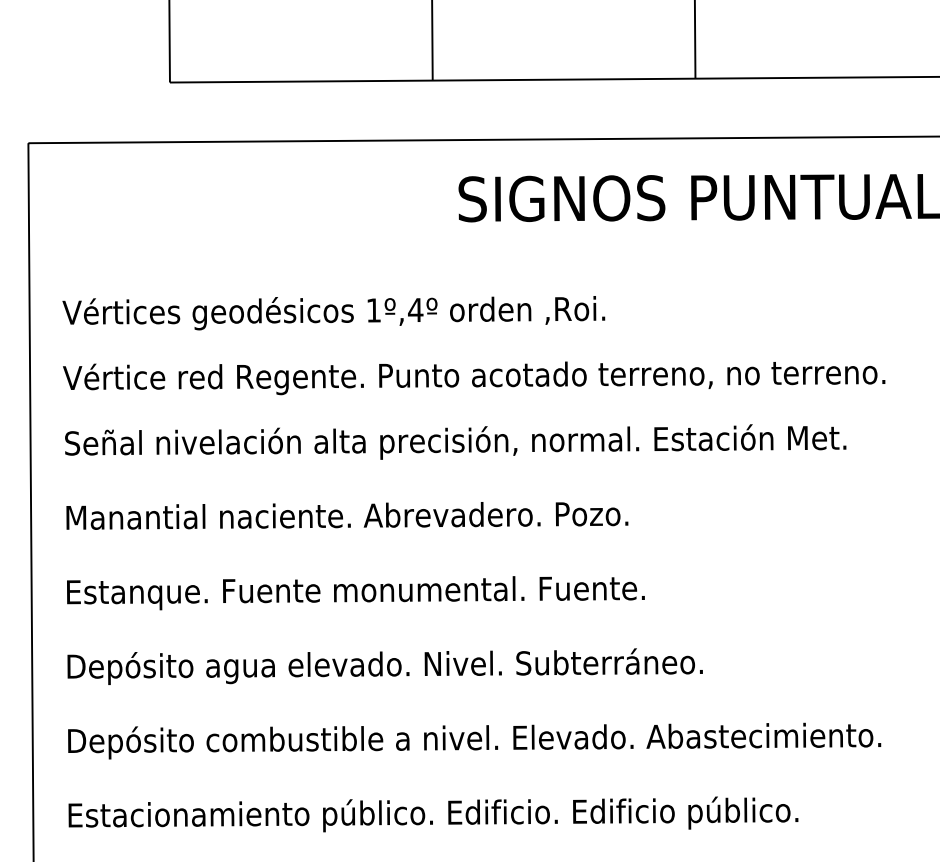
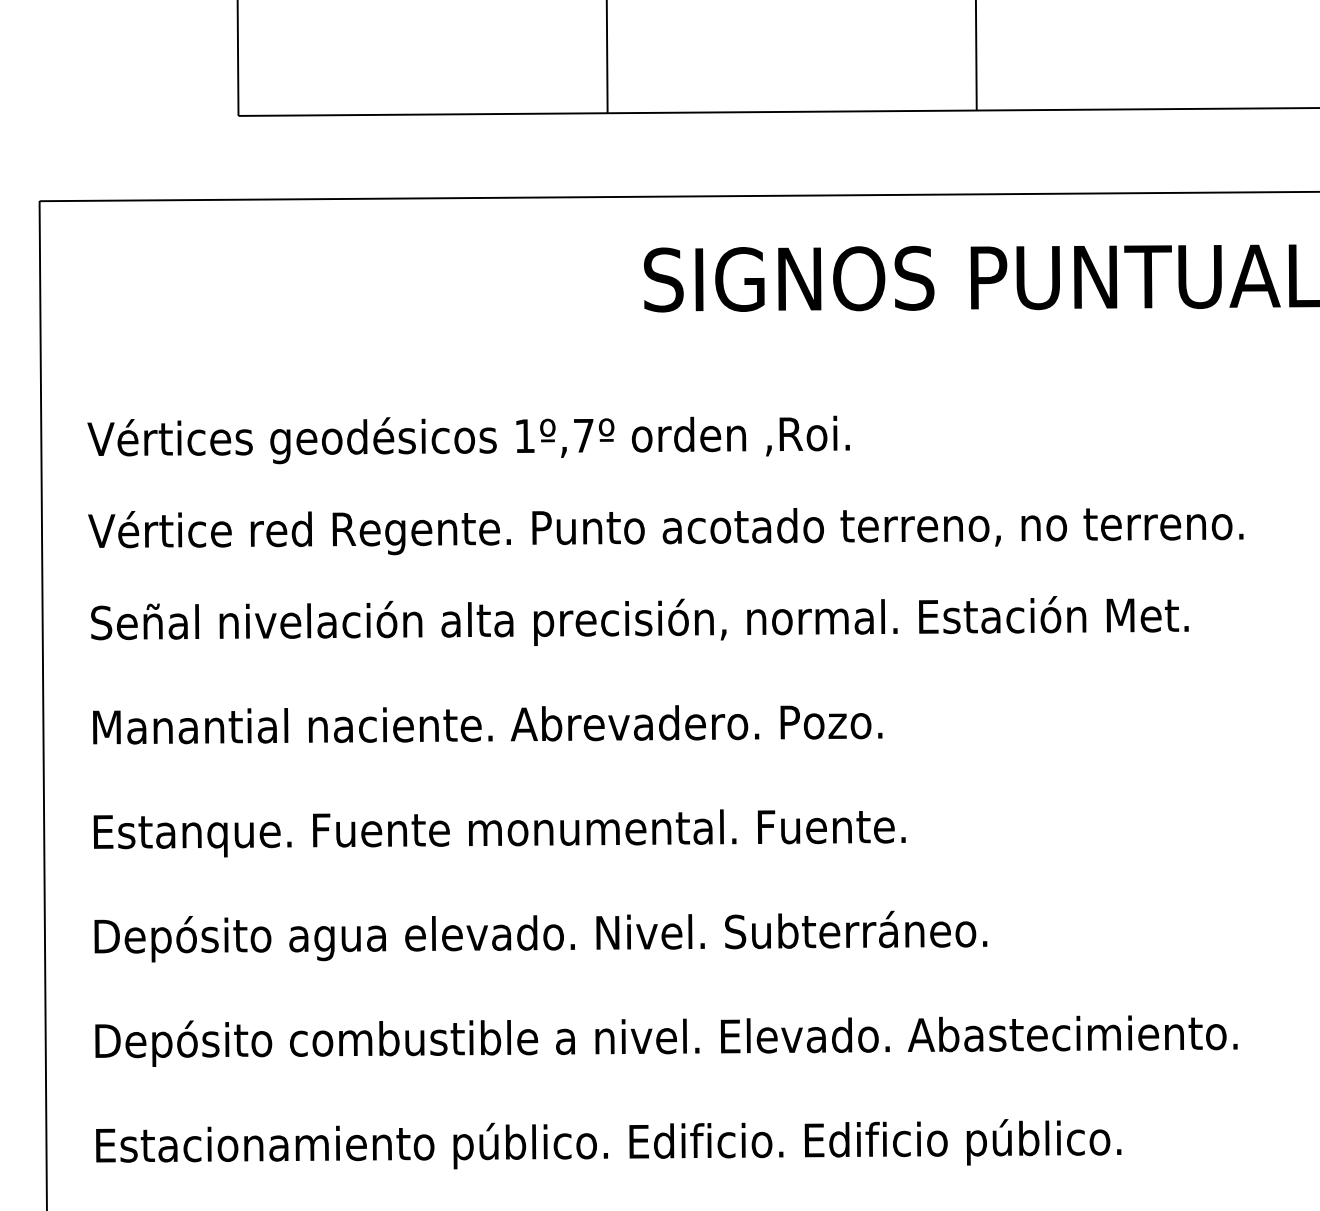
text: (415, 309) -> (583, 435), 1º,4º -> 1º,7º

